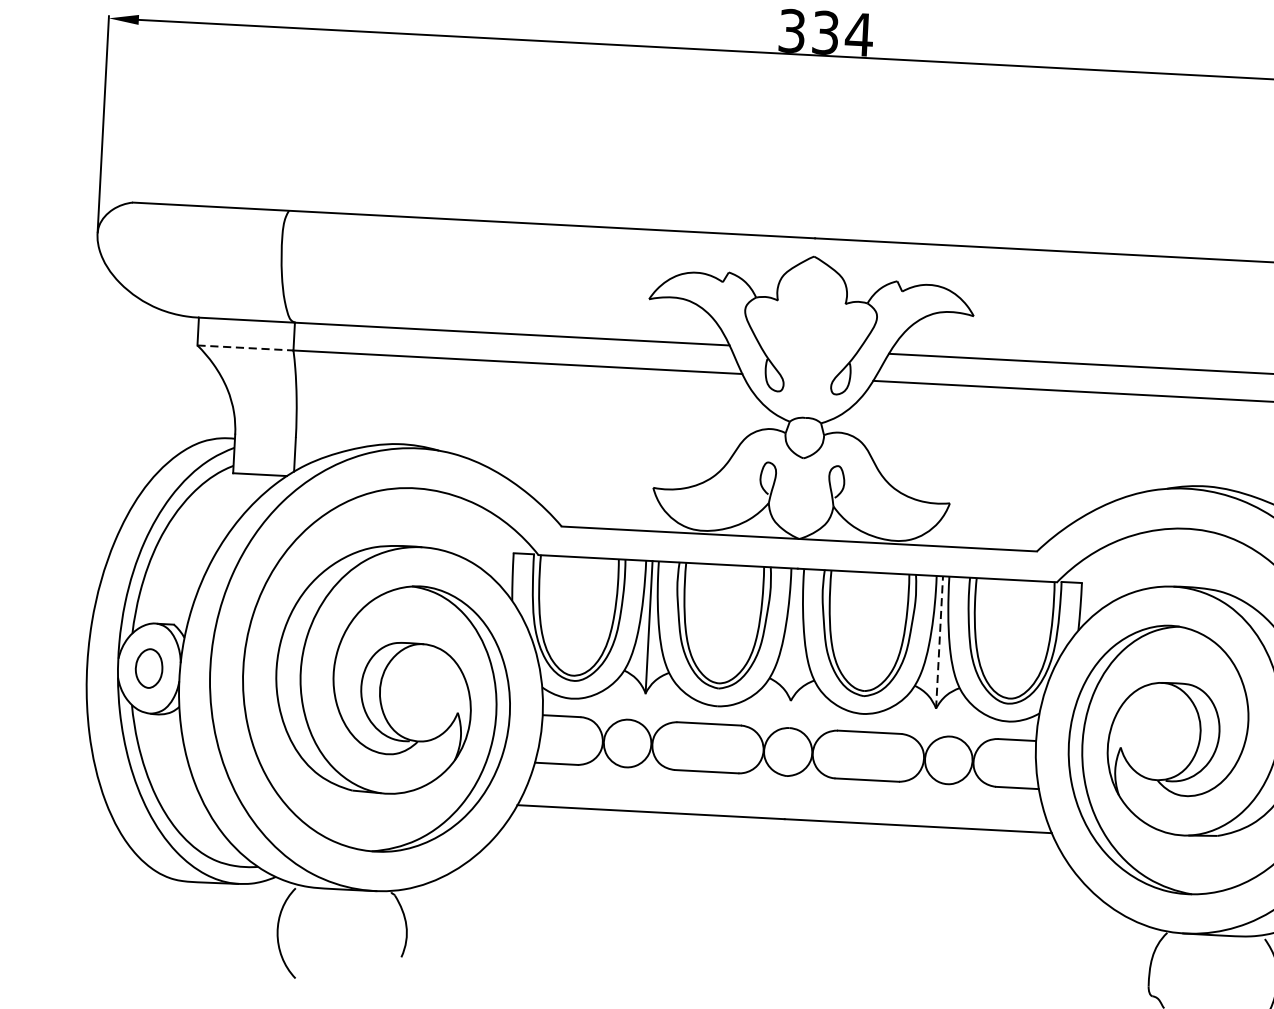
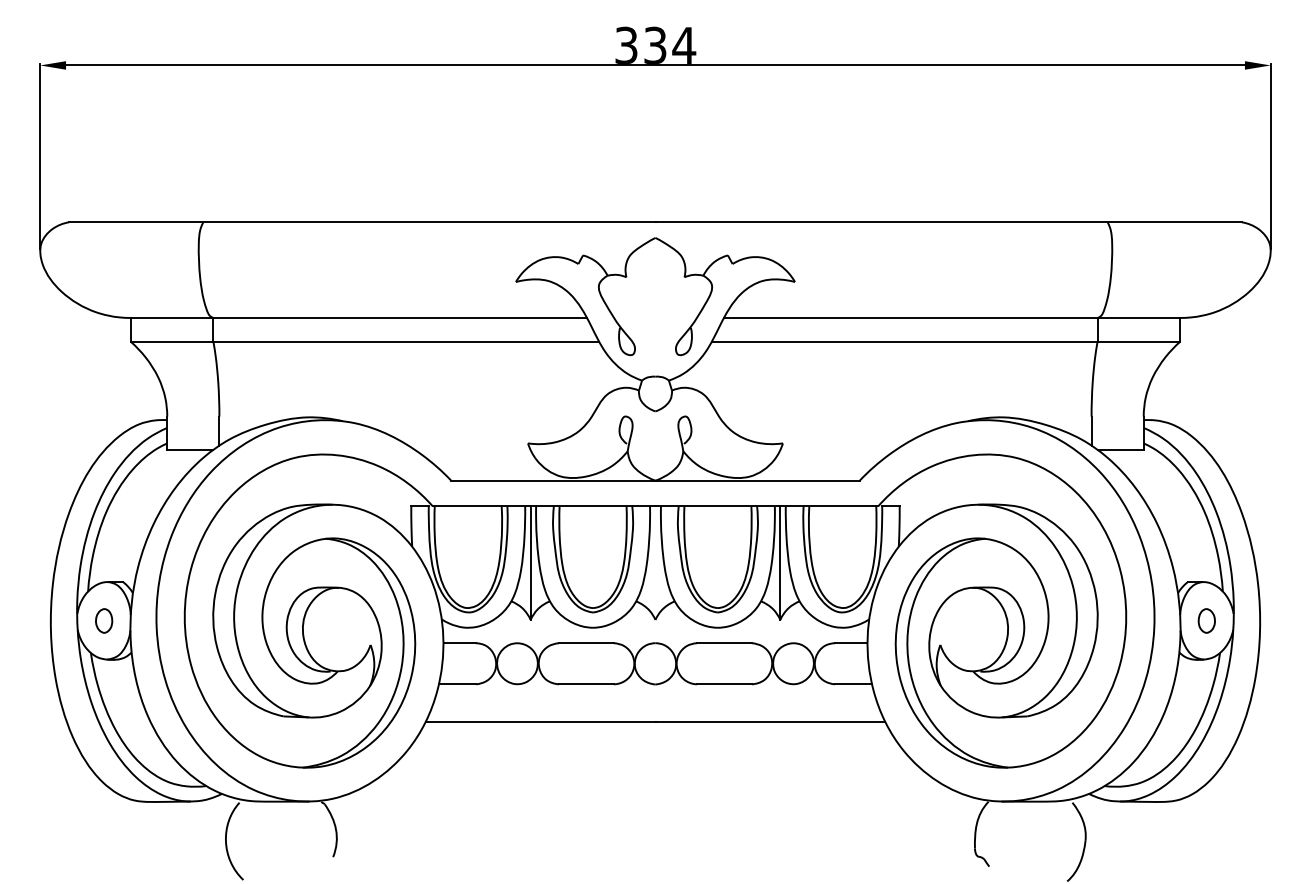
line: (245, 347) -> (172, 341), dashed -> solid
line: (939, 642) -> (780, 563), dashed -> solid
part: (149, 668) -> (104, 620), size x0.71

